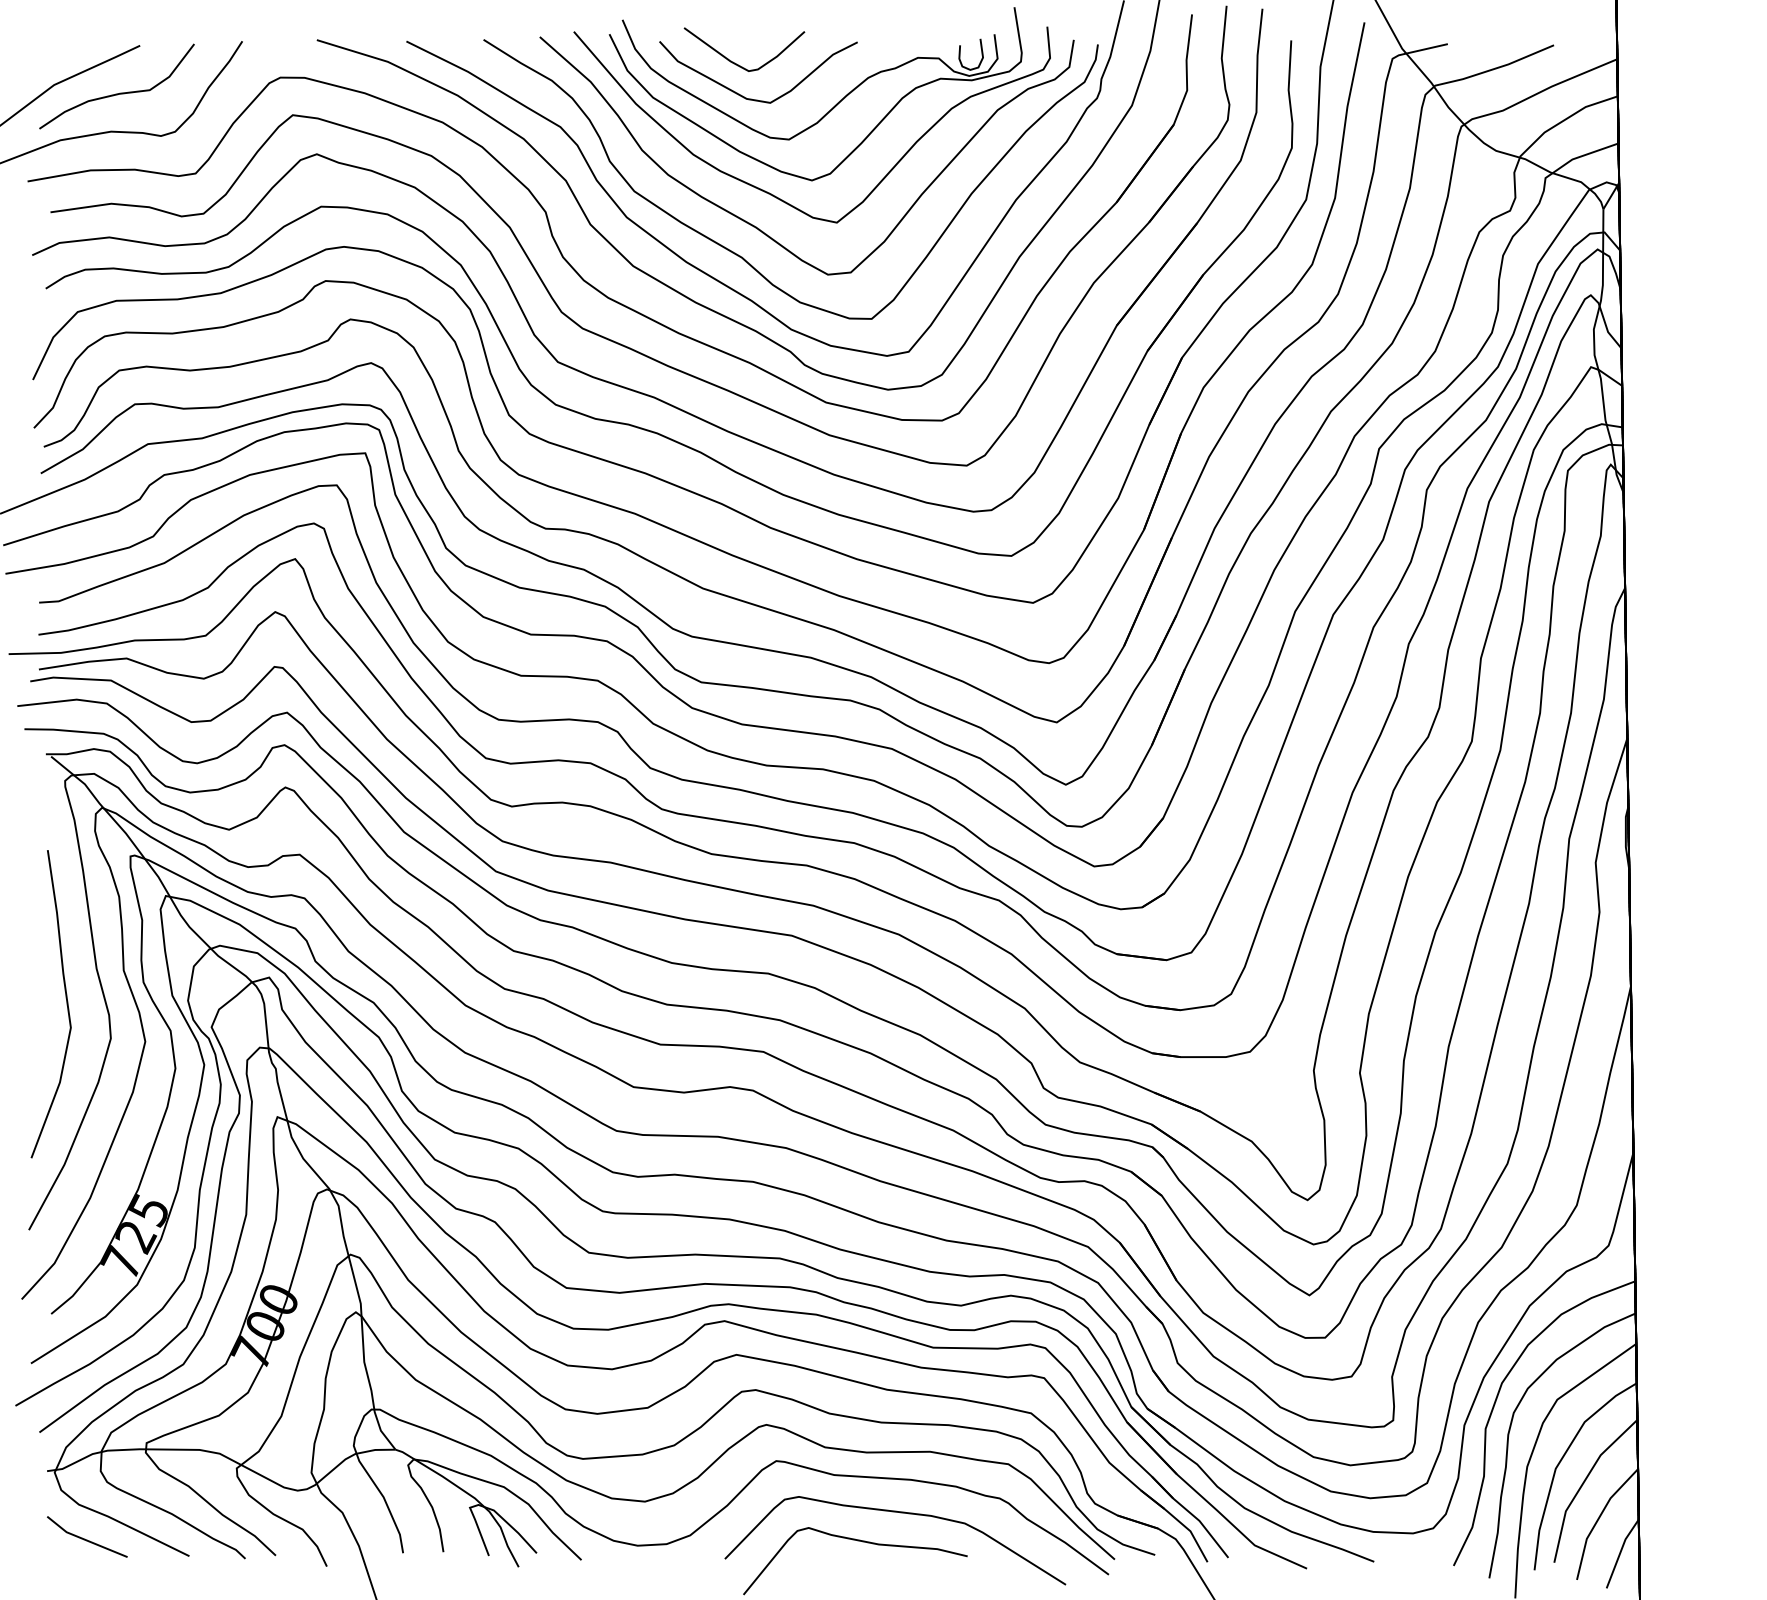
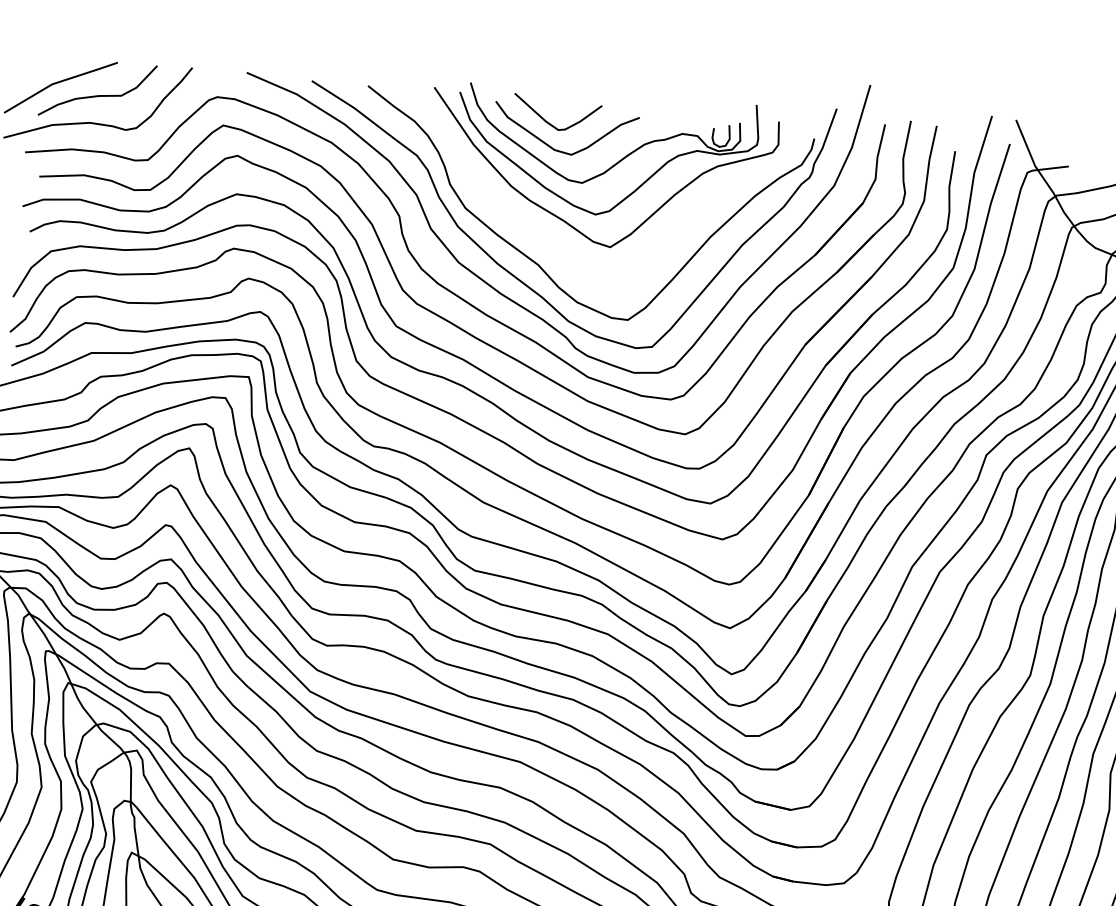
part: (759, 228) -> (553, 245), removed

